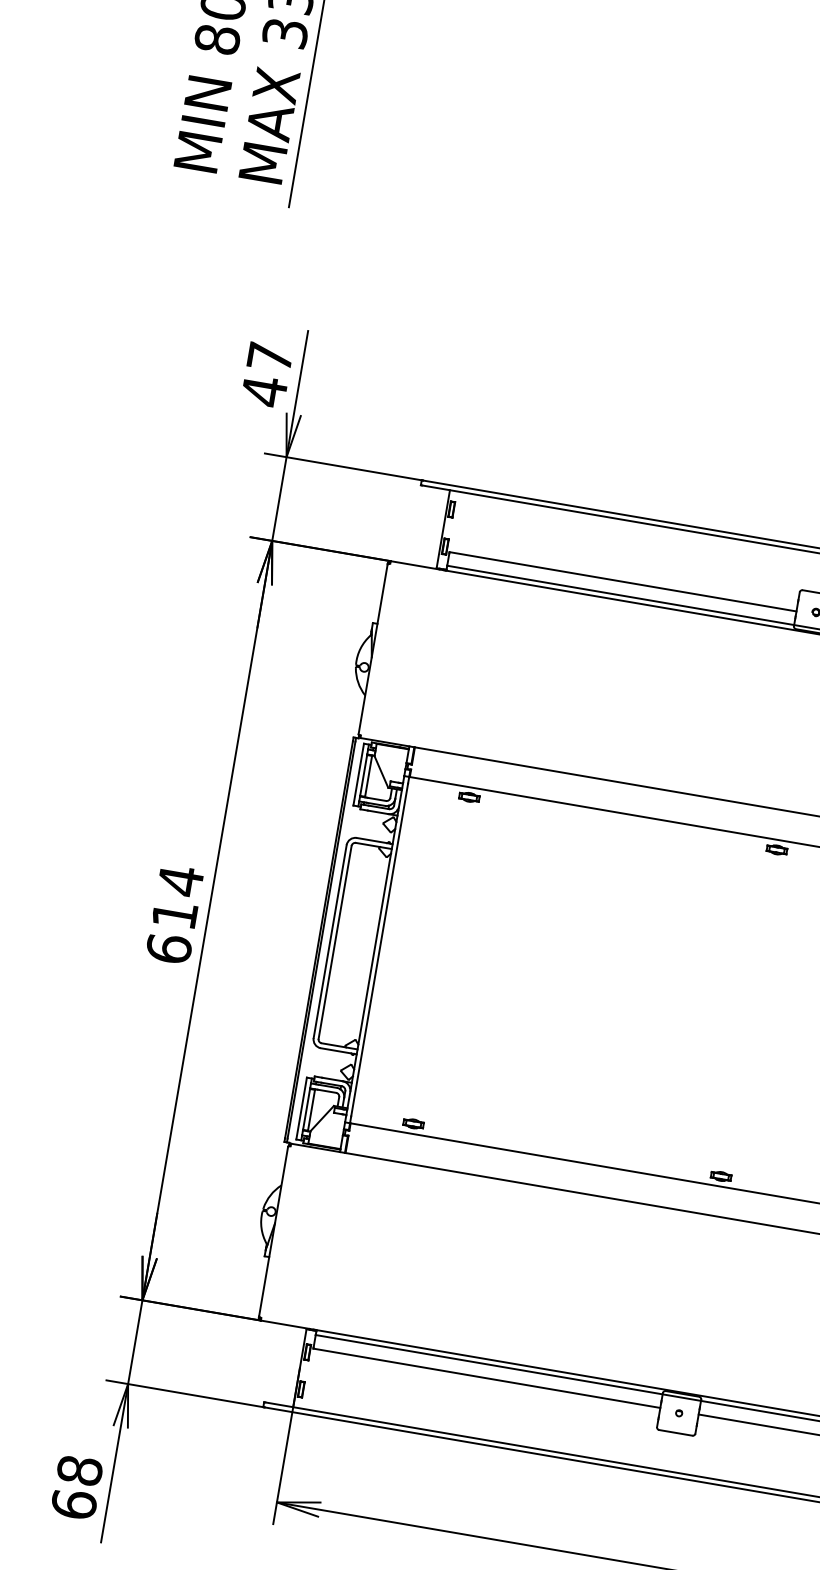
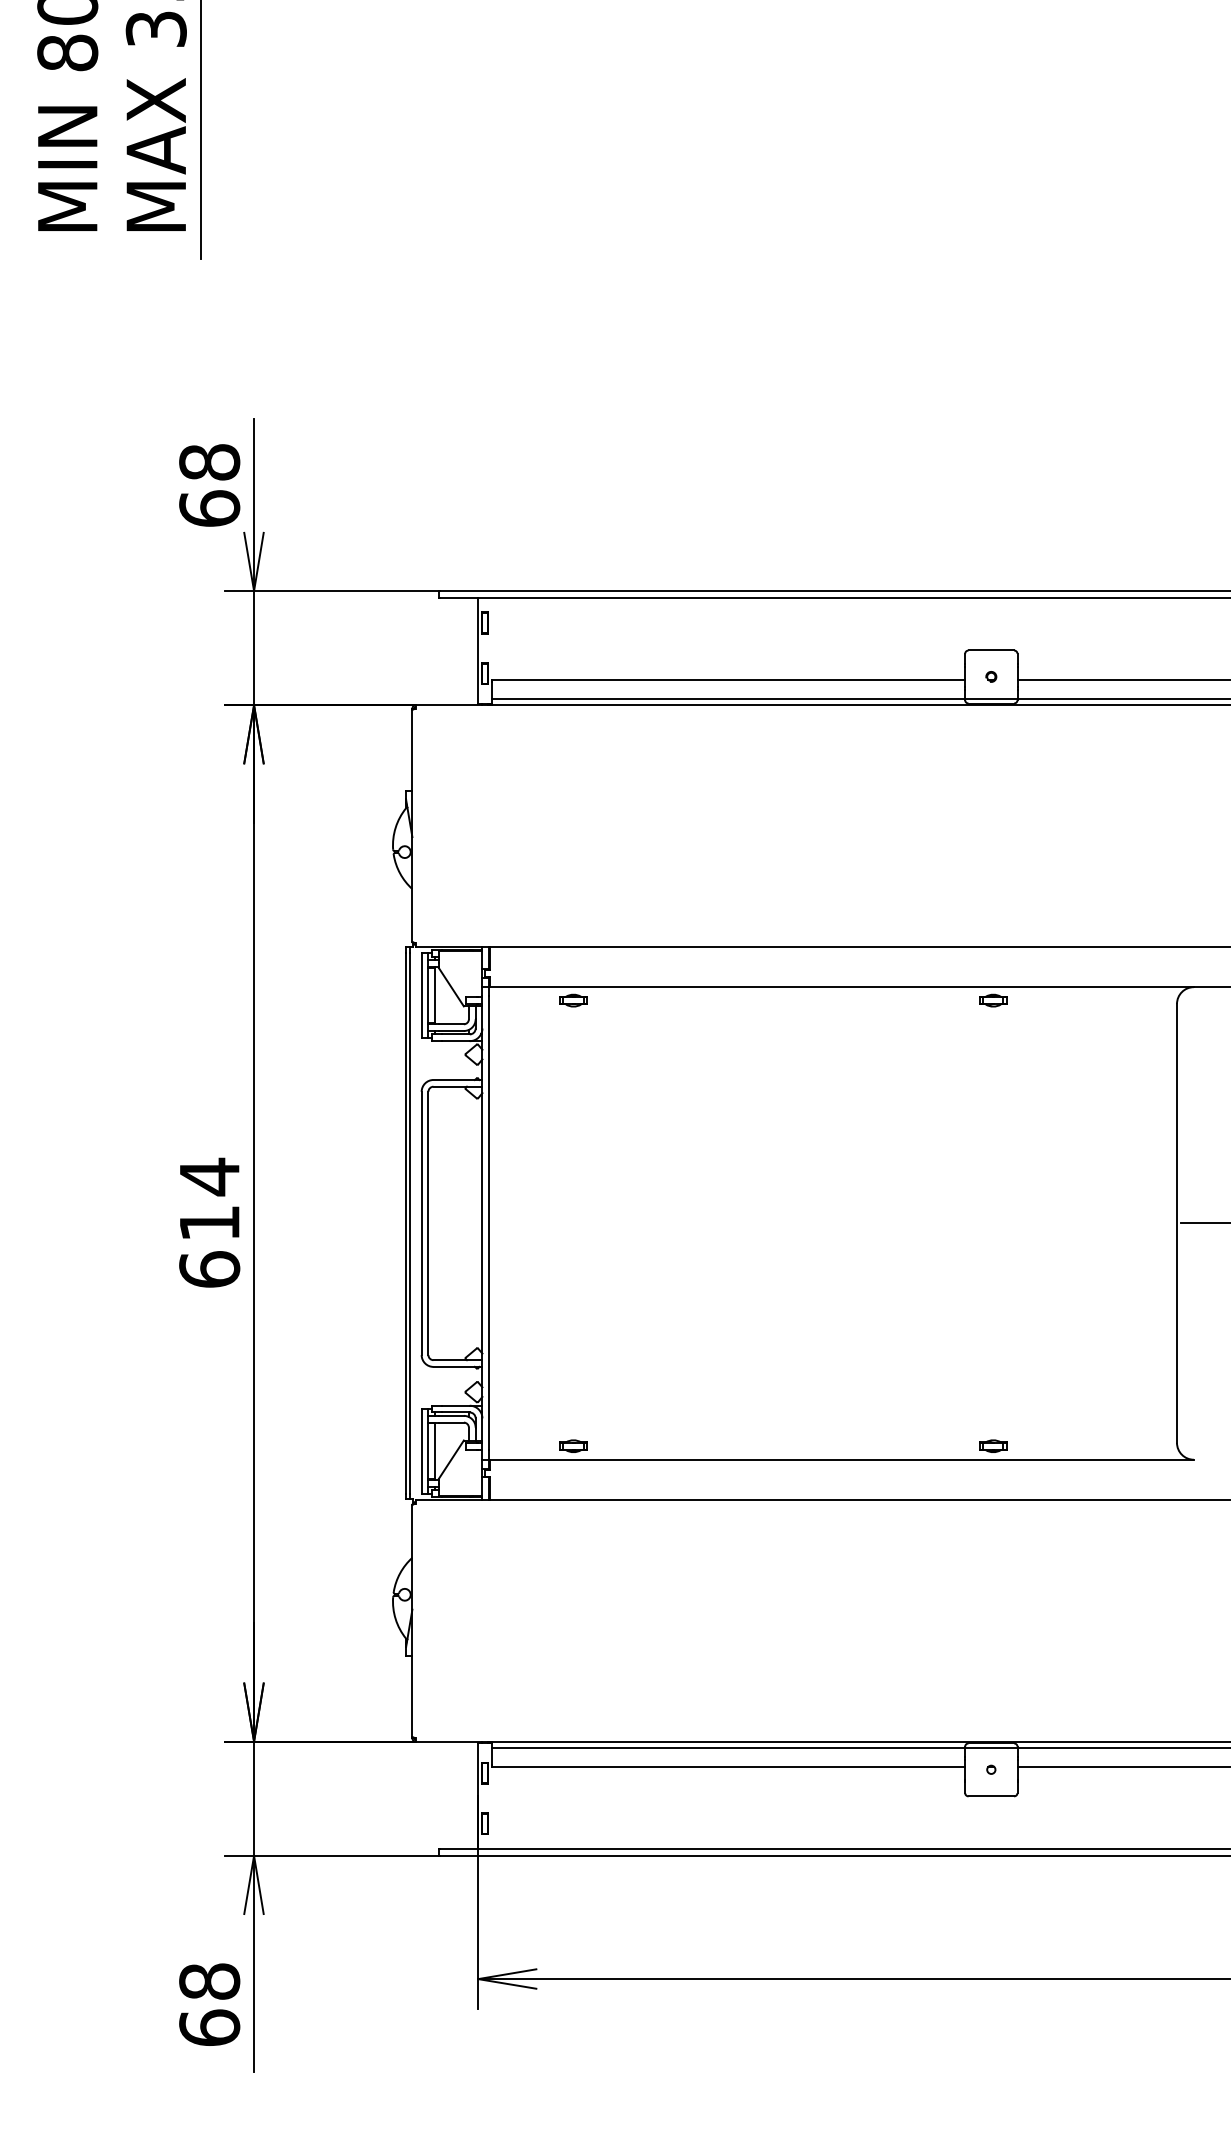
text: (266, 375) -> (209, 486), 47 -> 68

